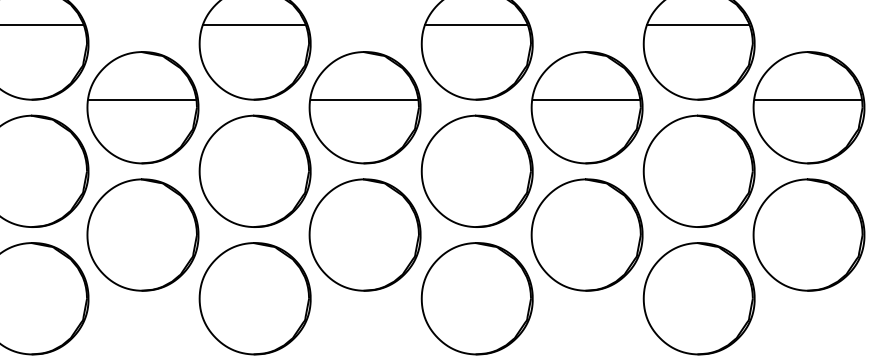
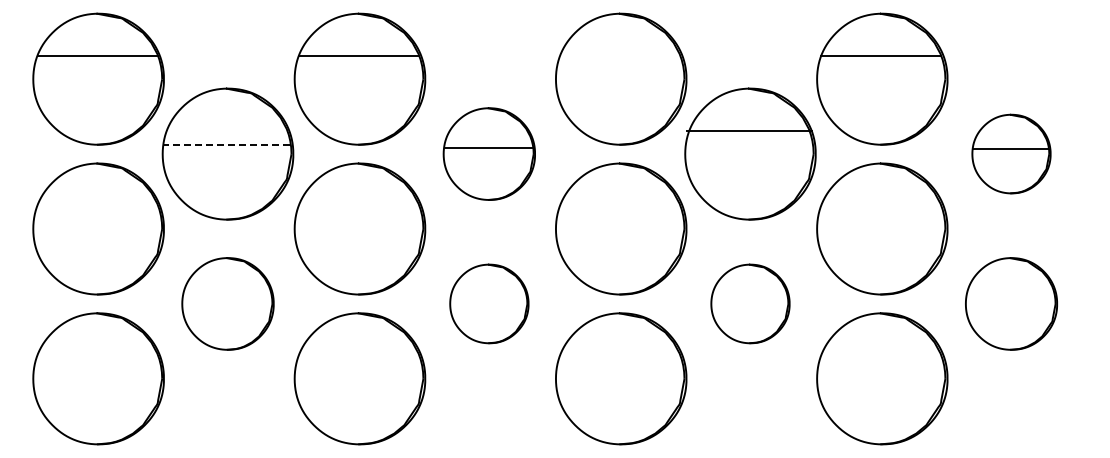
line: (475, 24) -> (619, 56), removed
line: (142, 100) -> (227, 145), solid -> dashed
line: (585, 100) -> (748, 131), moved
part: (365, 107) -> (489, 153), size x0.7
part: (809, 107) -> (1011, 153), size x0.6
part: (142, 234) -> (227, 303), size x0.7
part: (365, 234) -> (489, 303), size x0.6
part: (587, 234) -> (750, 303), size x0.6
part: (809, 234) -> (1011, 303), size x0.7

